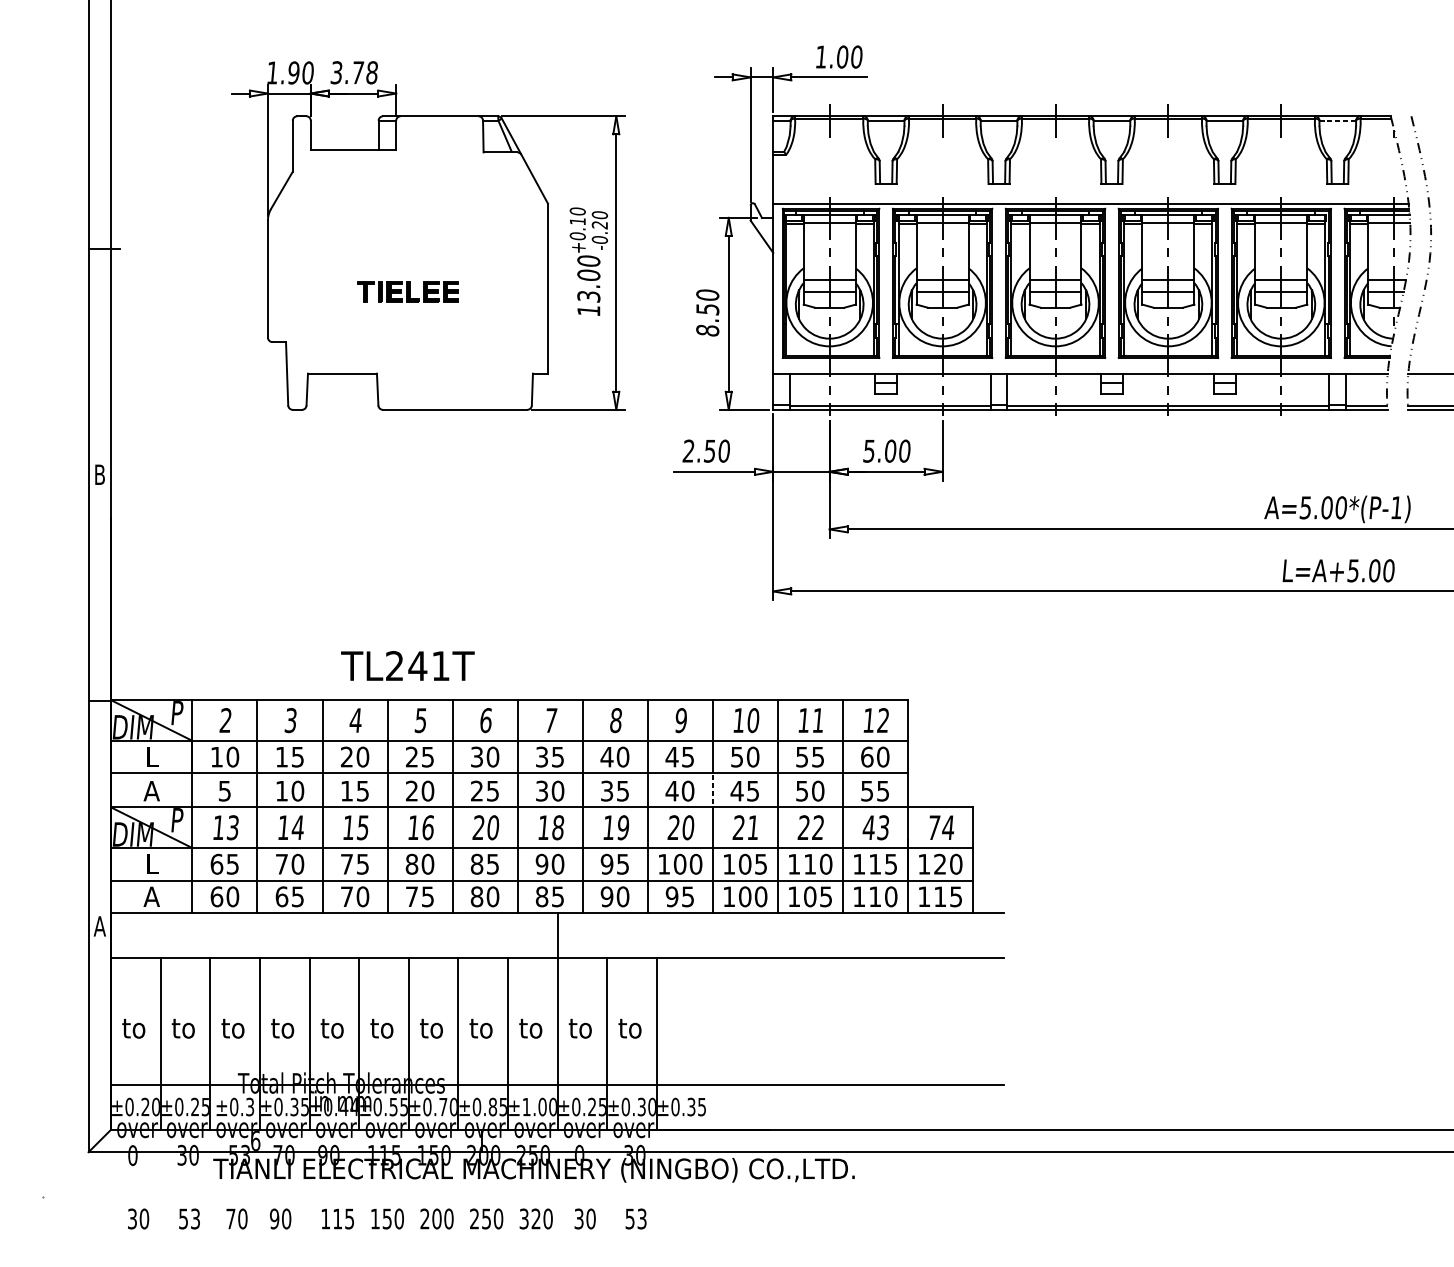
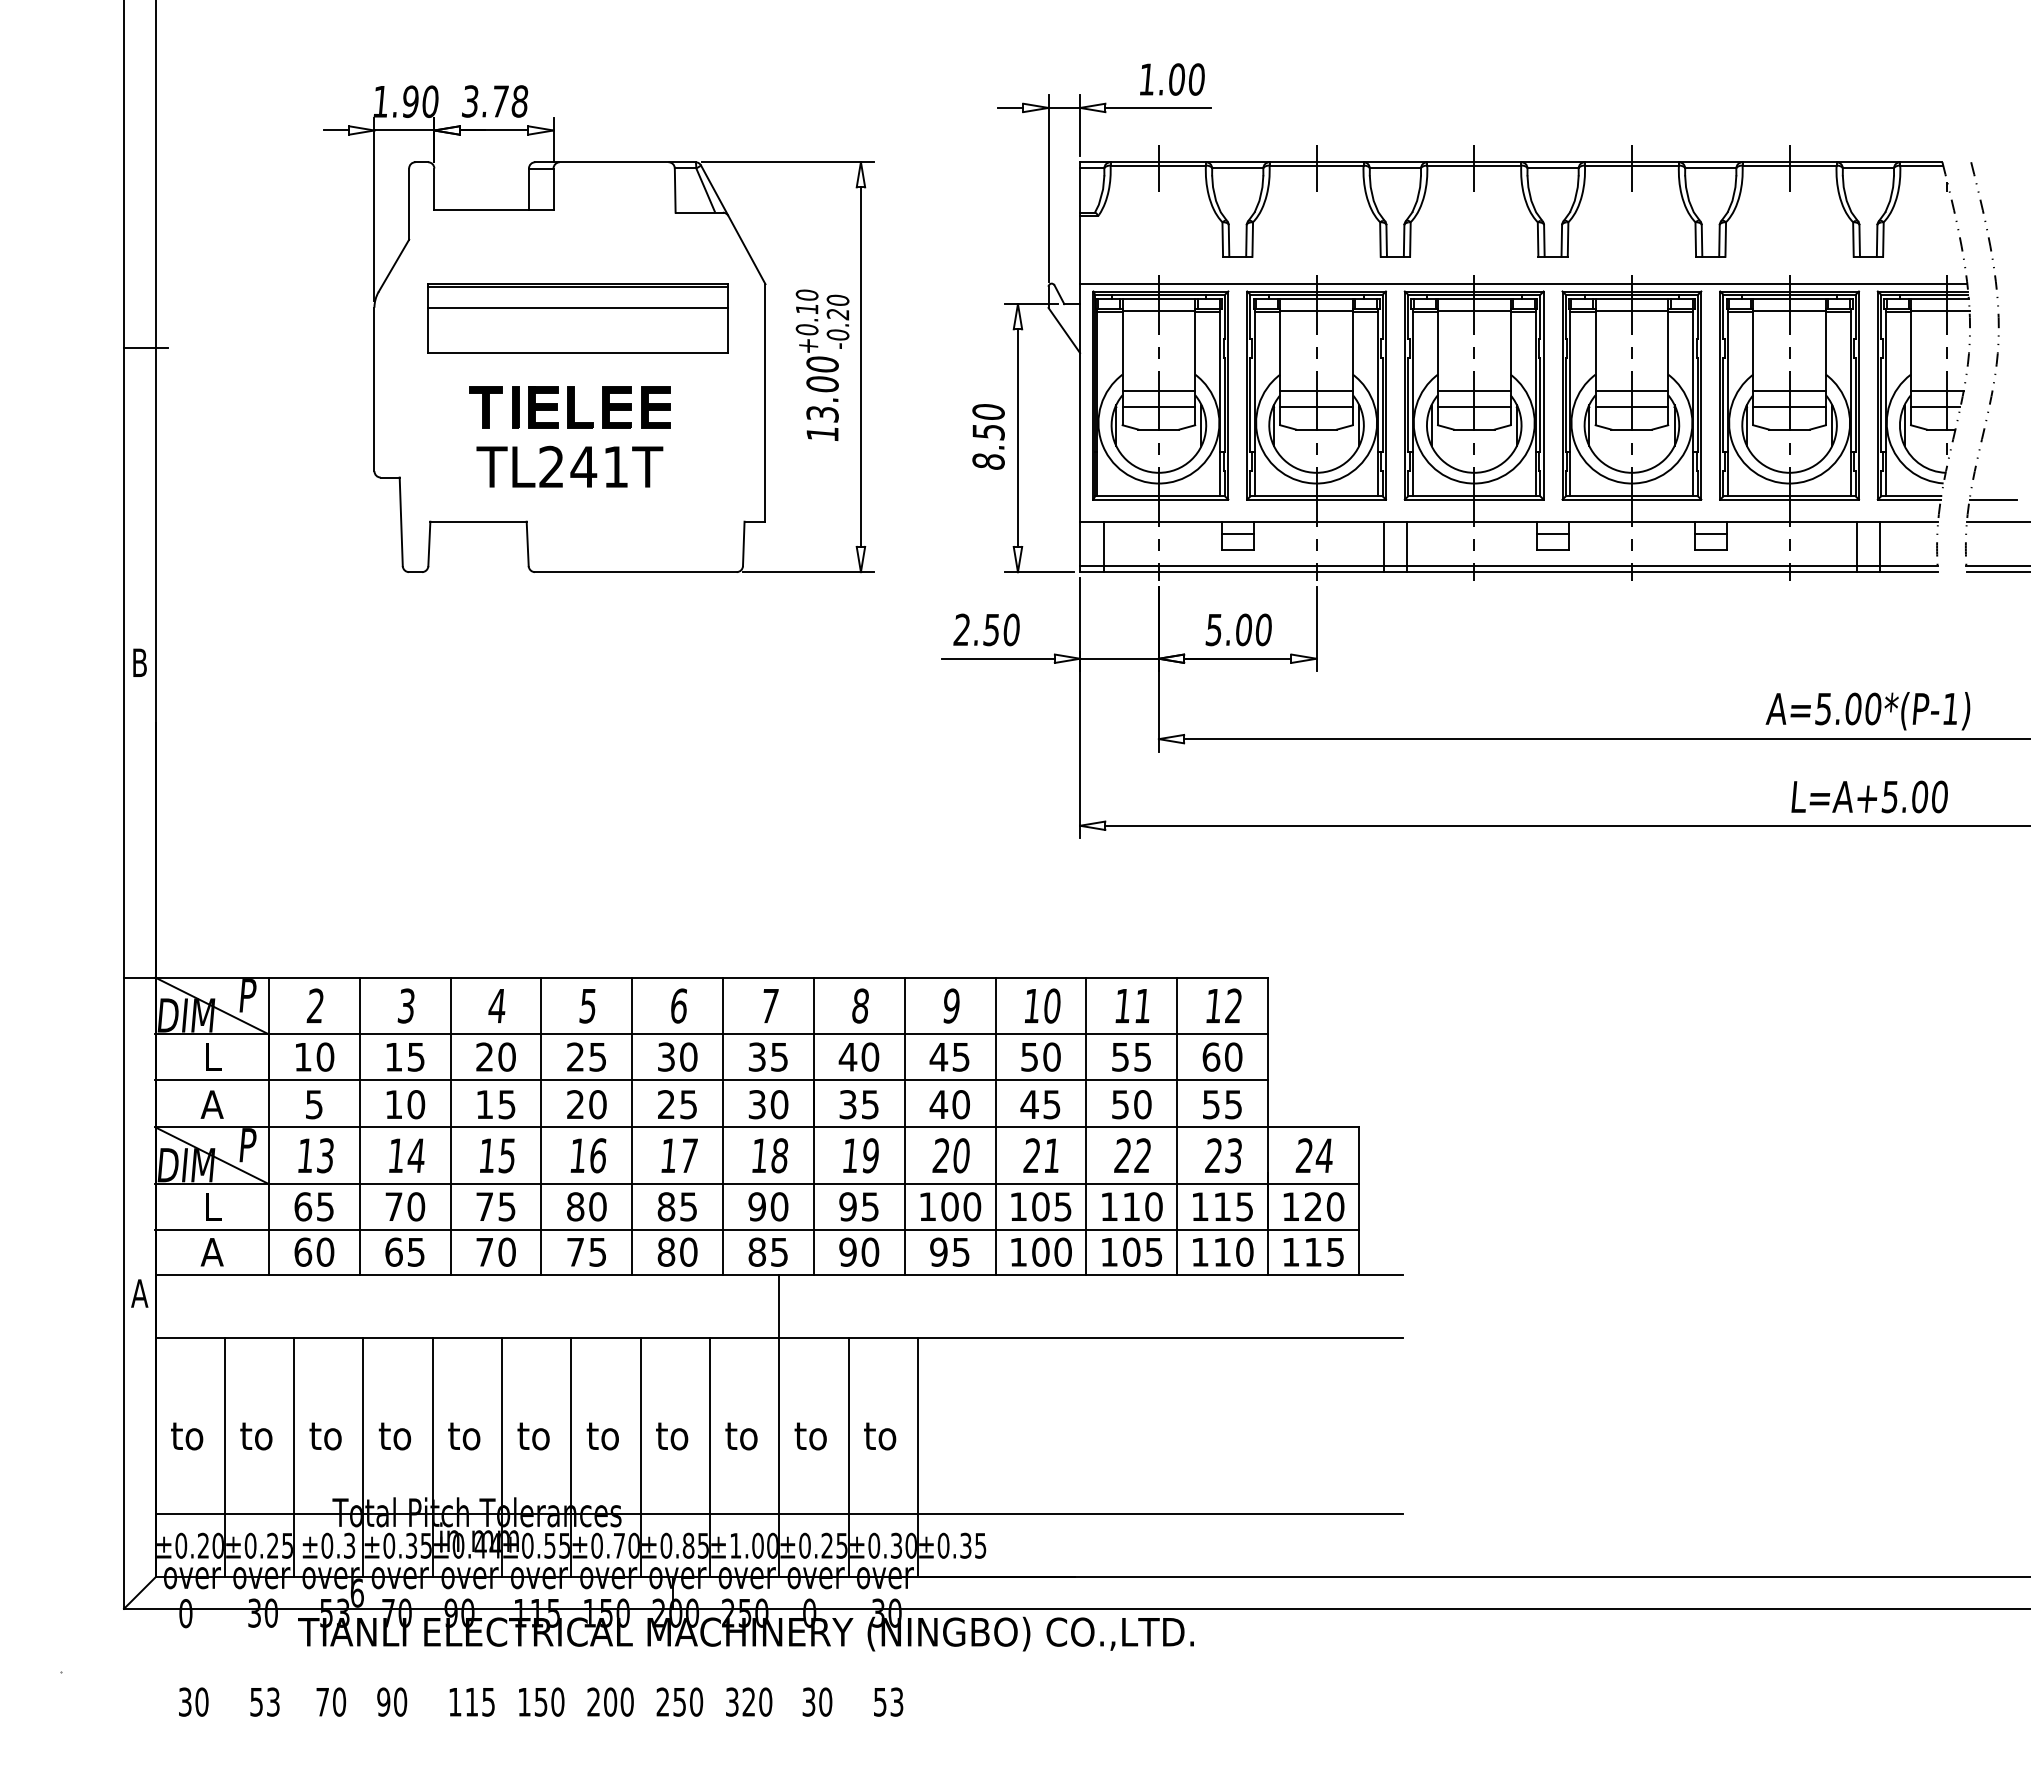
line: (1337, 120) -> (1868, 168), dashed -> solid
part: (413, 228) -> (577, 318), added
part: (407, 291) -> (569, 407), size x1.43
line: (1426, 357) -> (1992, 499), added
text: (407, 665) -> (569, 466), moved
line: (712, 791) -> (995, 1104), dashed -> solid
text: (485, 827) -> (678, 1155), 20 -> 17
text: (868, 827) -> (1212, 1155), 43 -> 23
text: (933, 827) -> (1304, 1155), 74 -> 24

